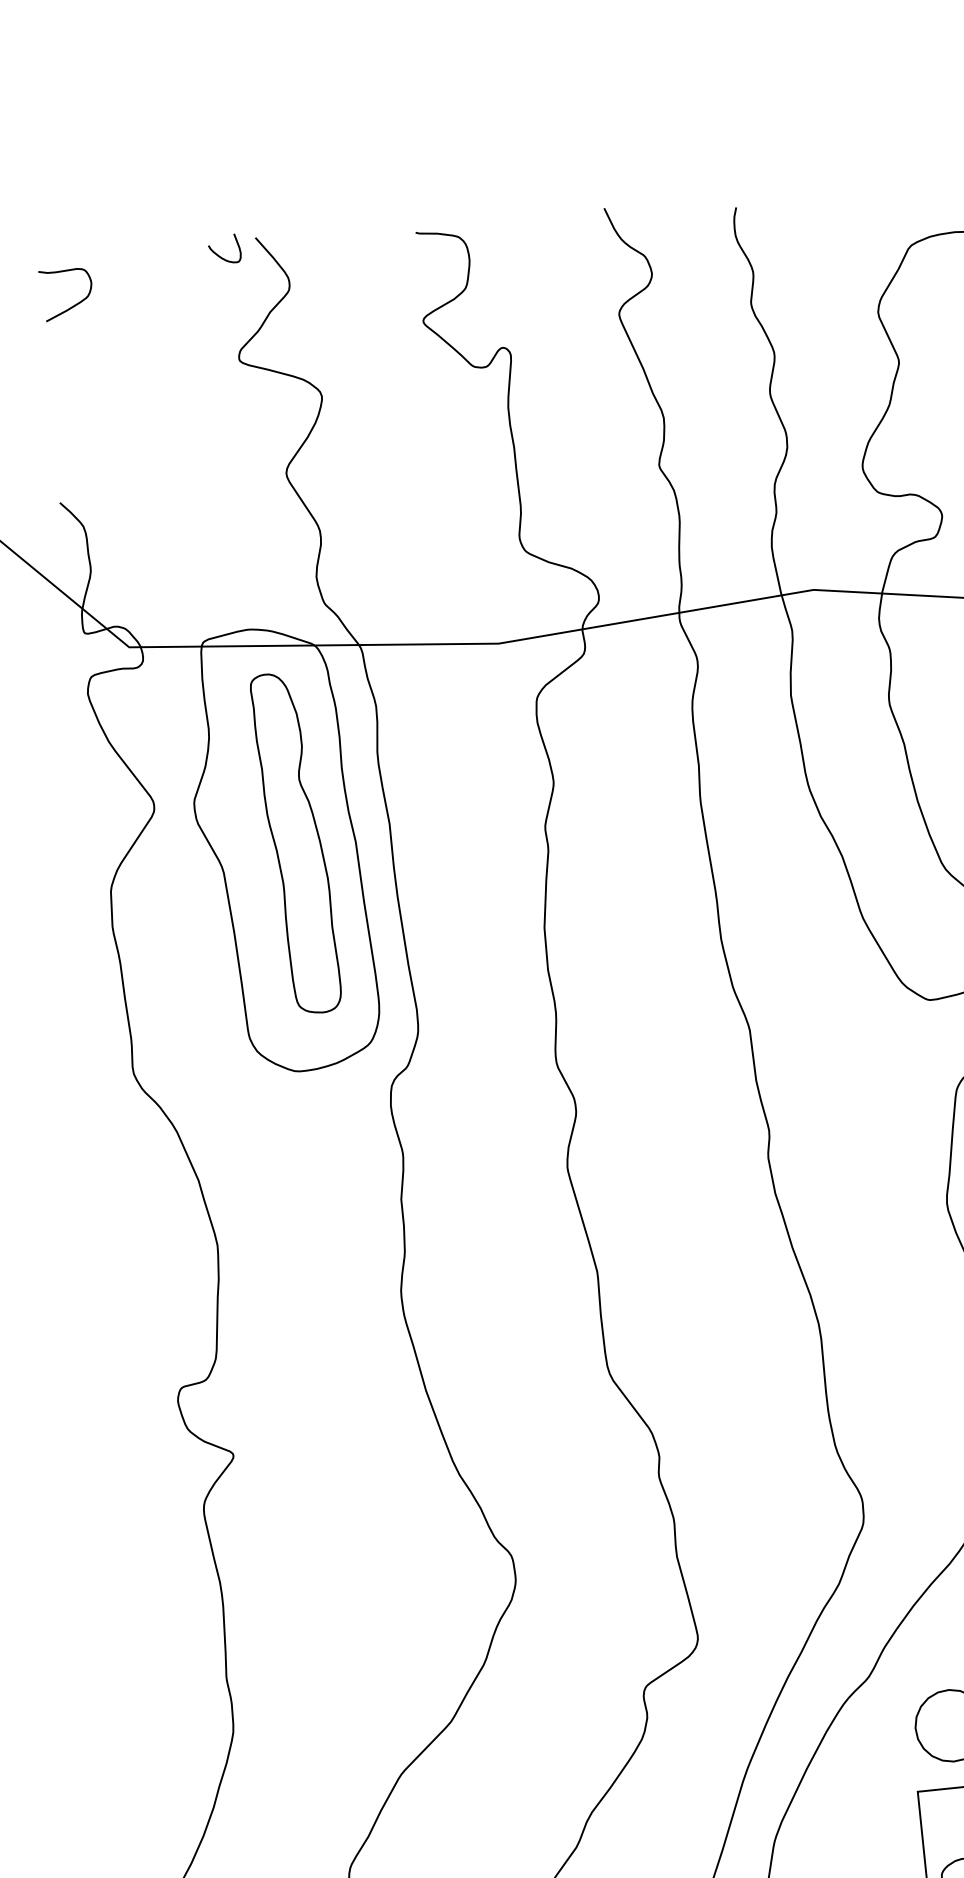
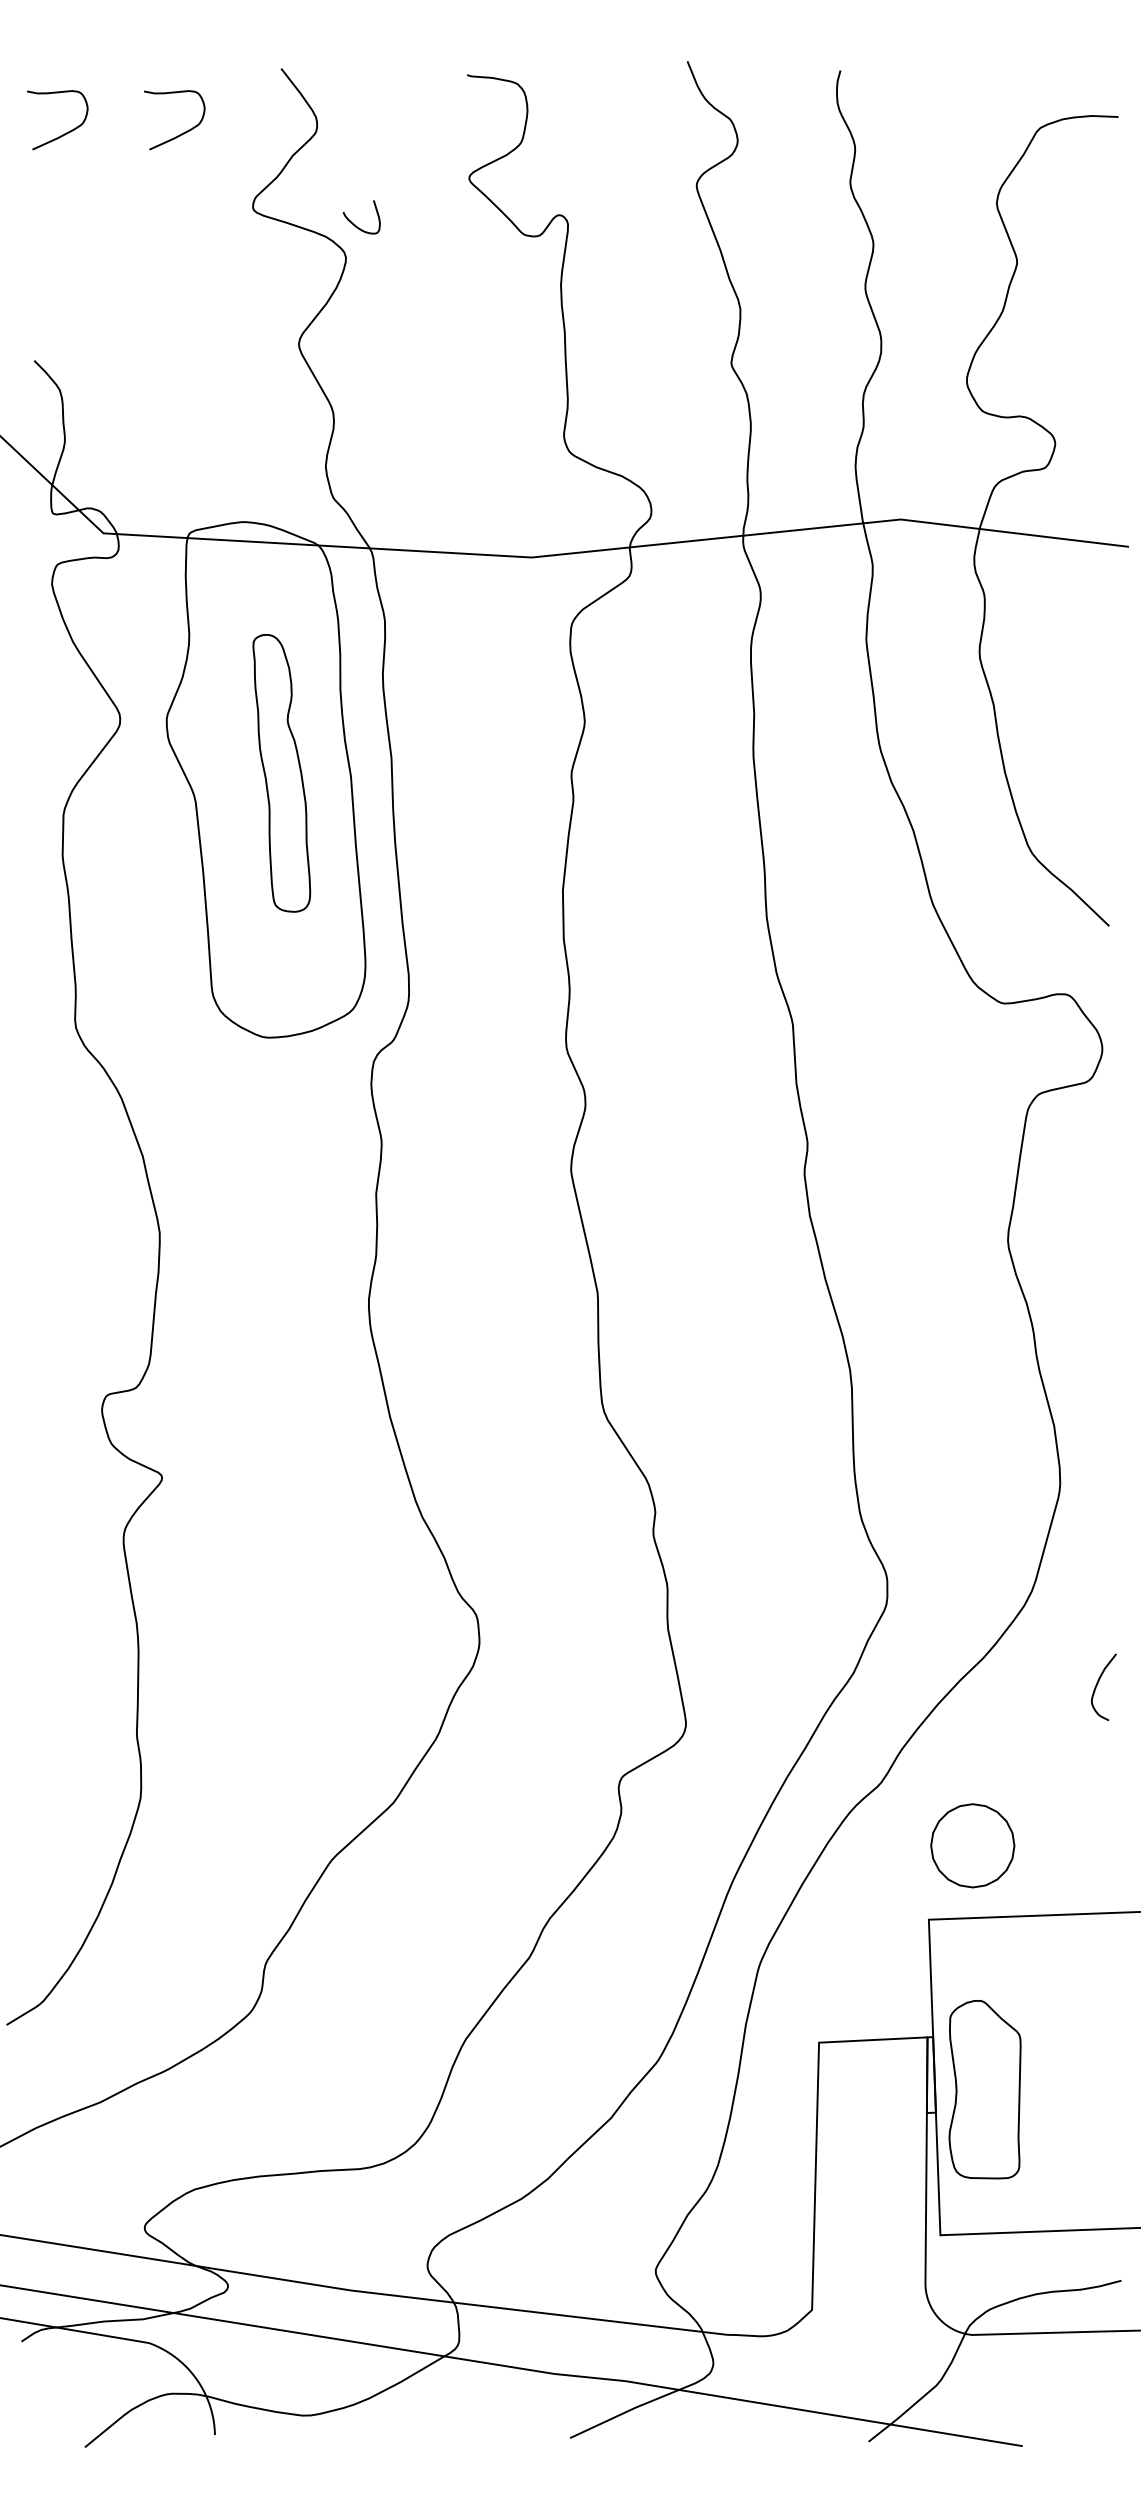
curve: (219, 255) -> (355, 224), moved
curve: (173, 299) -> (181, 133), added
part: (295, 843) -> (281, 773), size x0.7

